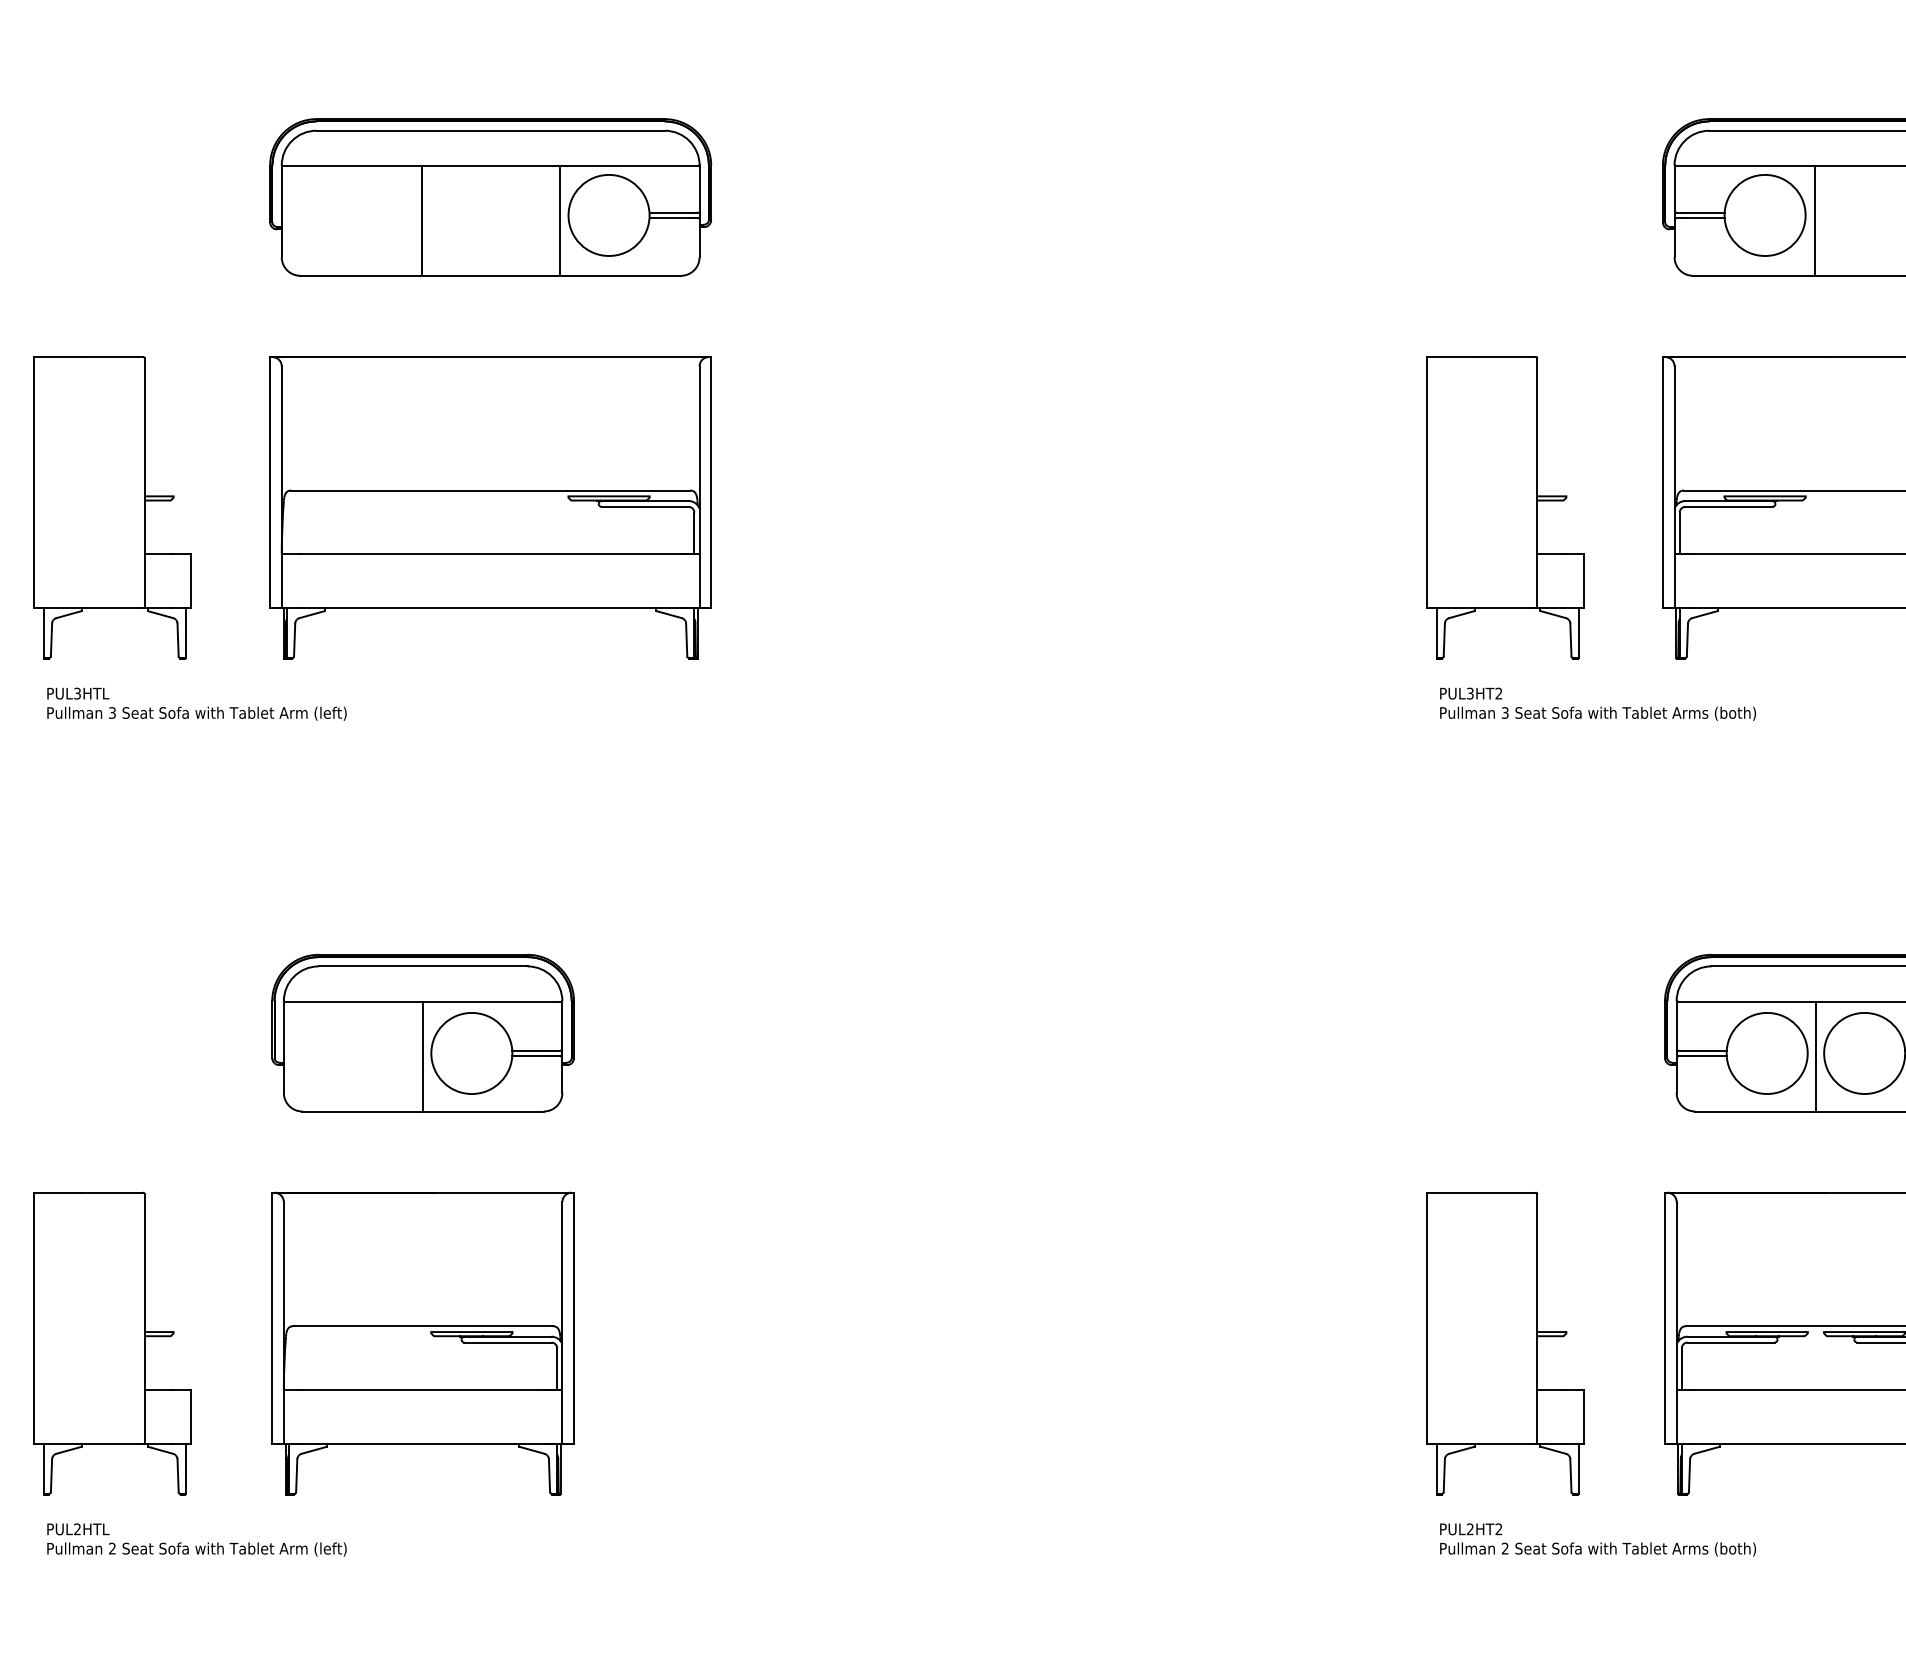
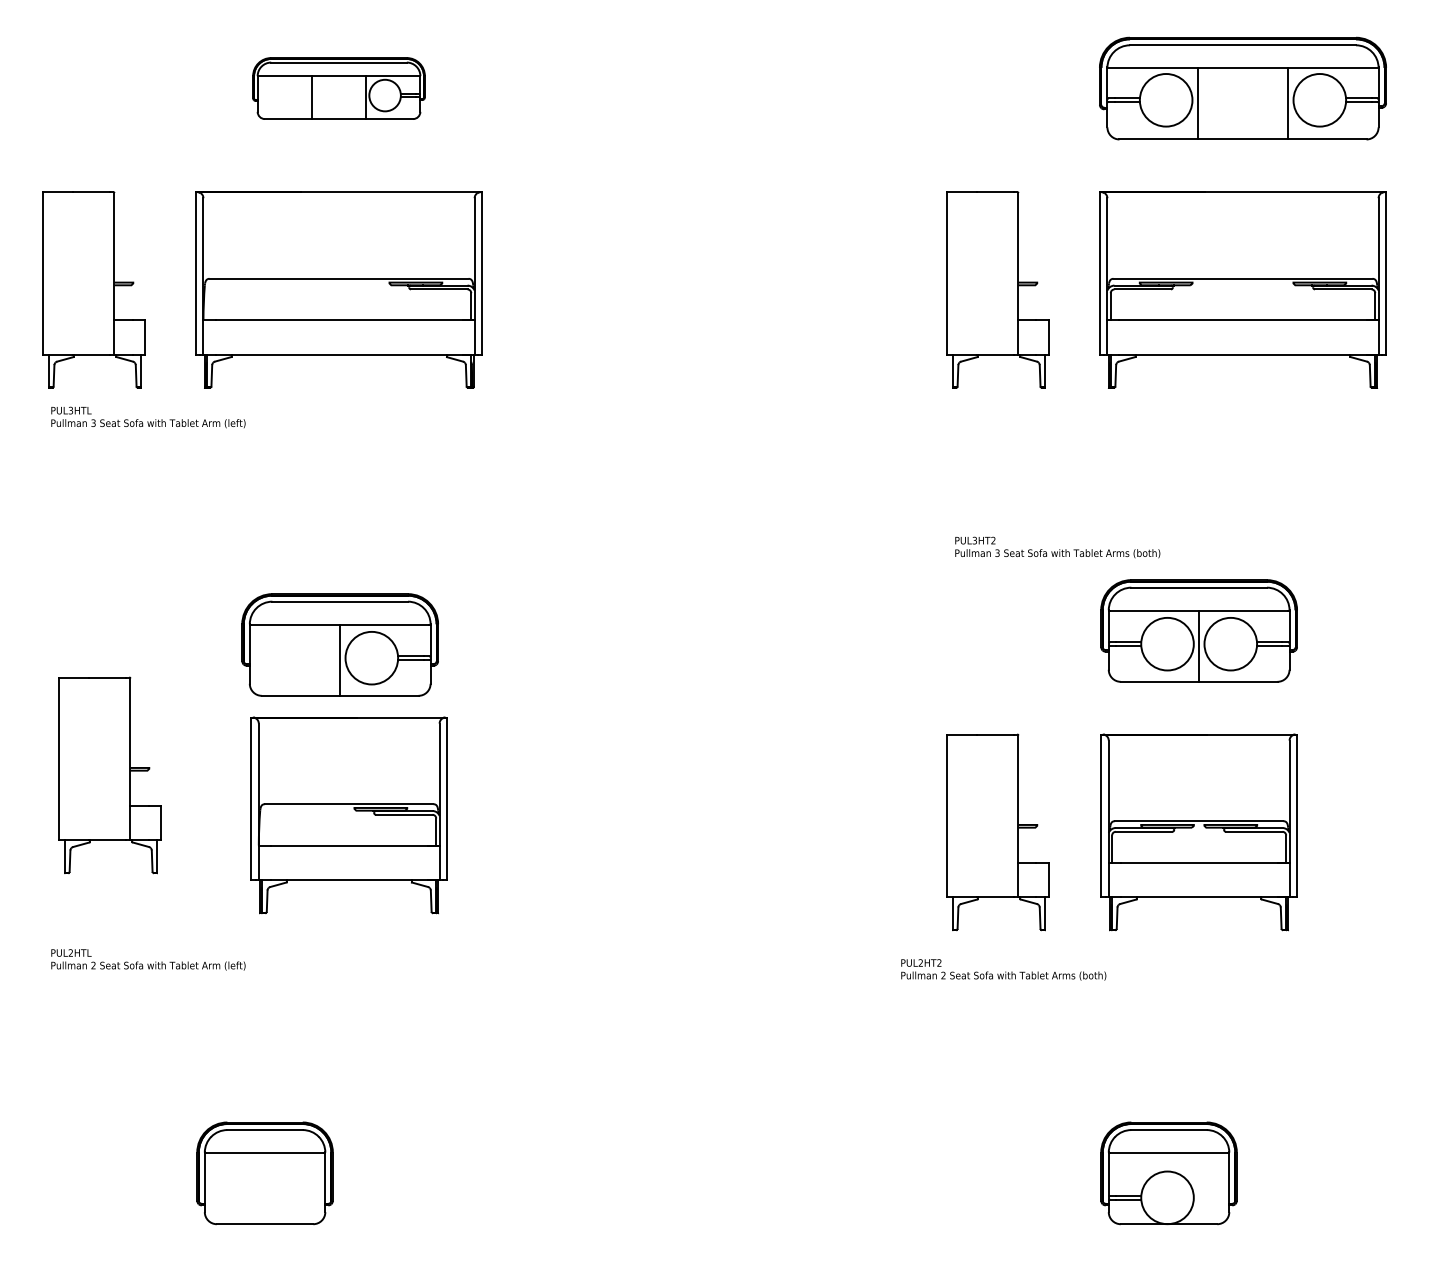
part: (489, 197) -> (338, 88), size x0.6
text: (1597, 704) -> (1057, 547), moved
part: (422, 1032) -> (339, 644), moved
part: (112, 1343) -> (109, 775), moved
part: (422, 1343) -> (348, 815), moved
text: (1597, 1539) -> (1003, 969), moved

